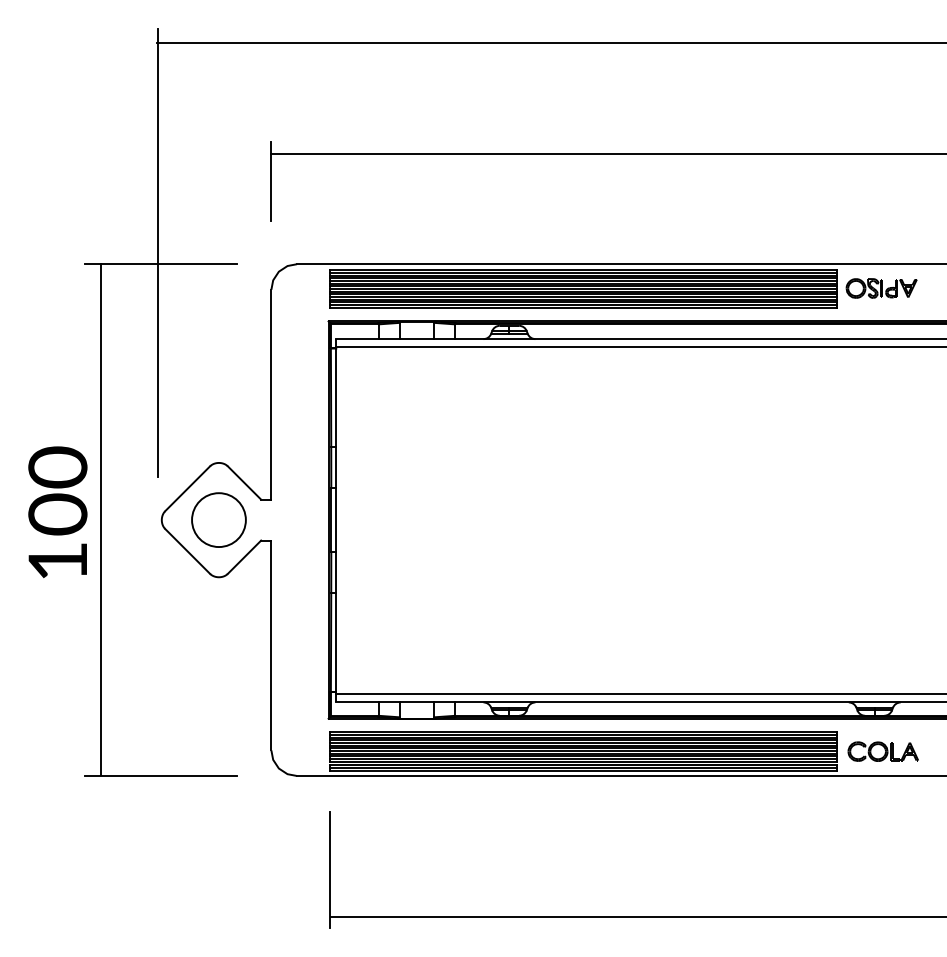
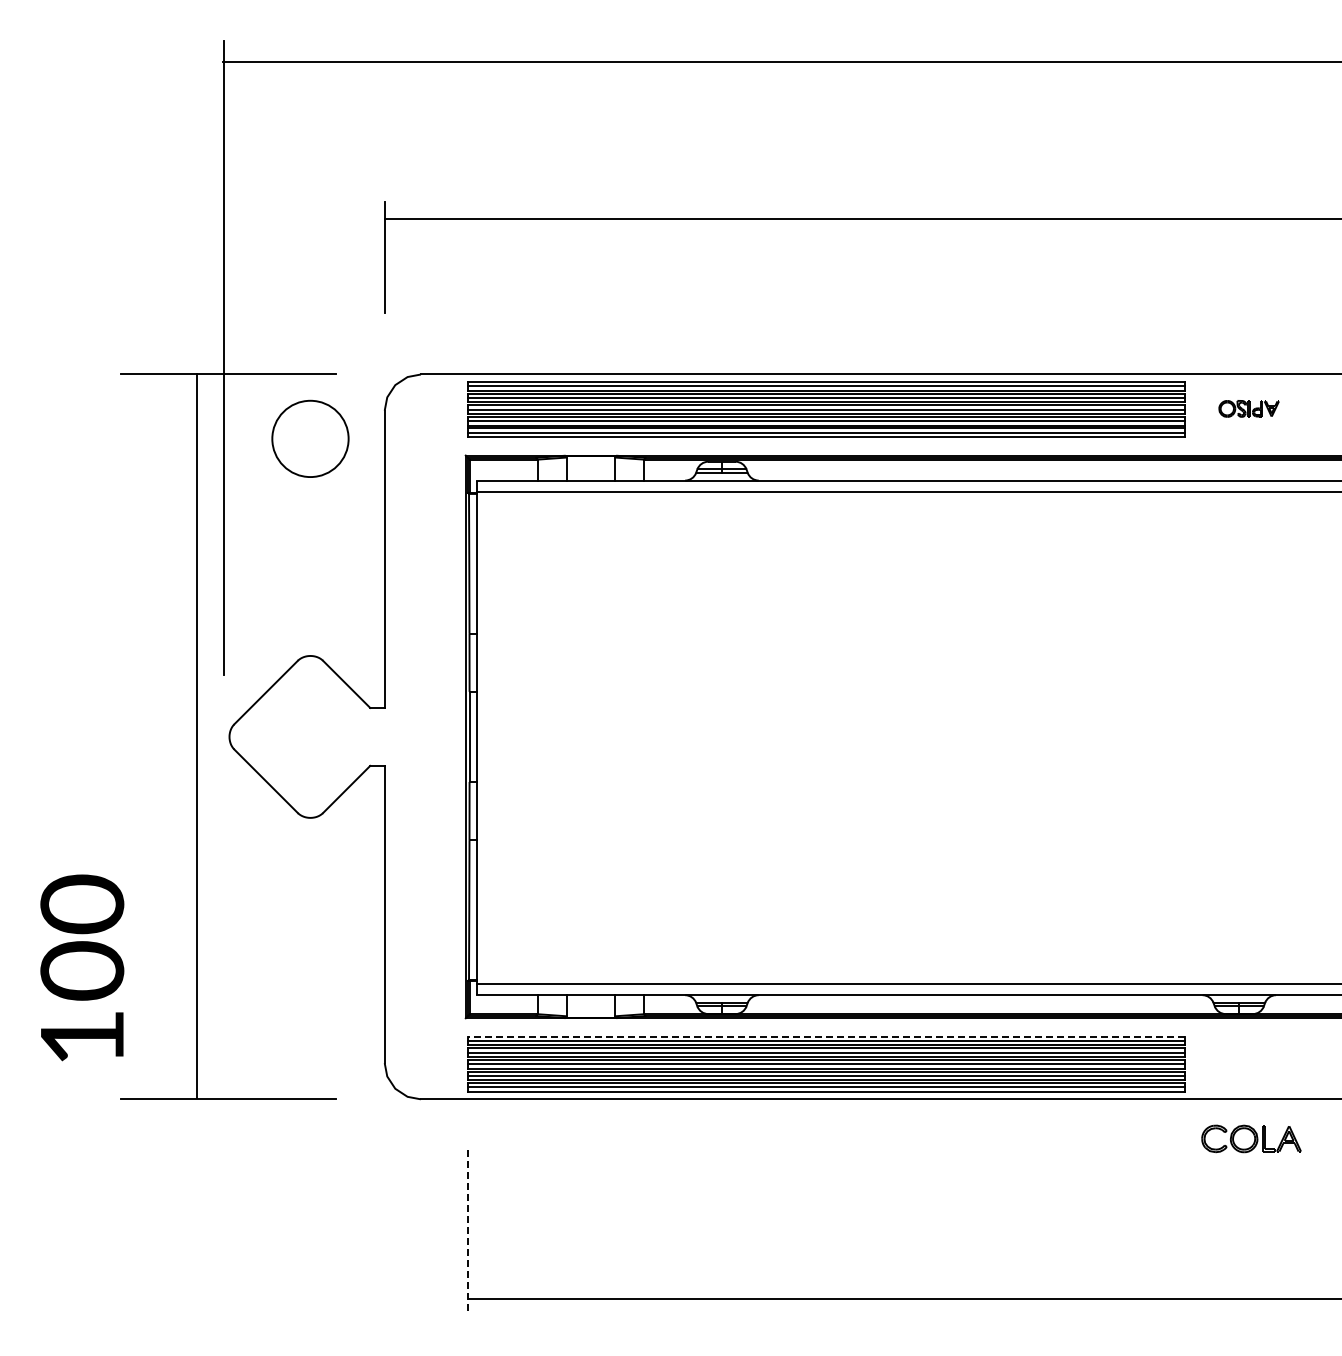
part: (881, 288) -> (1248, 408), size x0.6
text: (58, 512) -> (82, 967), moved
line: (100, 519) -> (196, 735), moved
part: (218, 519) -> (310, 438), moved
line: (583, 731) -> (826, 1036), solid -> dashed
part: (883, 751) -> (1251, 1138), moved
line: (330, 869) -> (468, 1232), solid -> dashed

